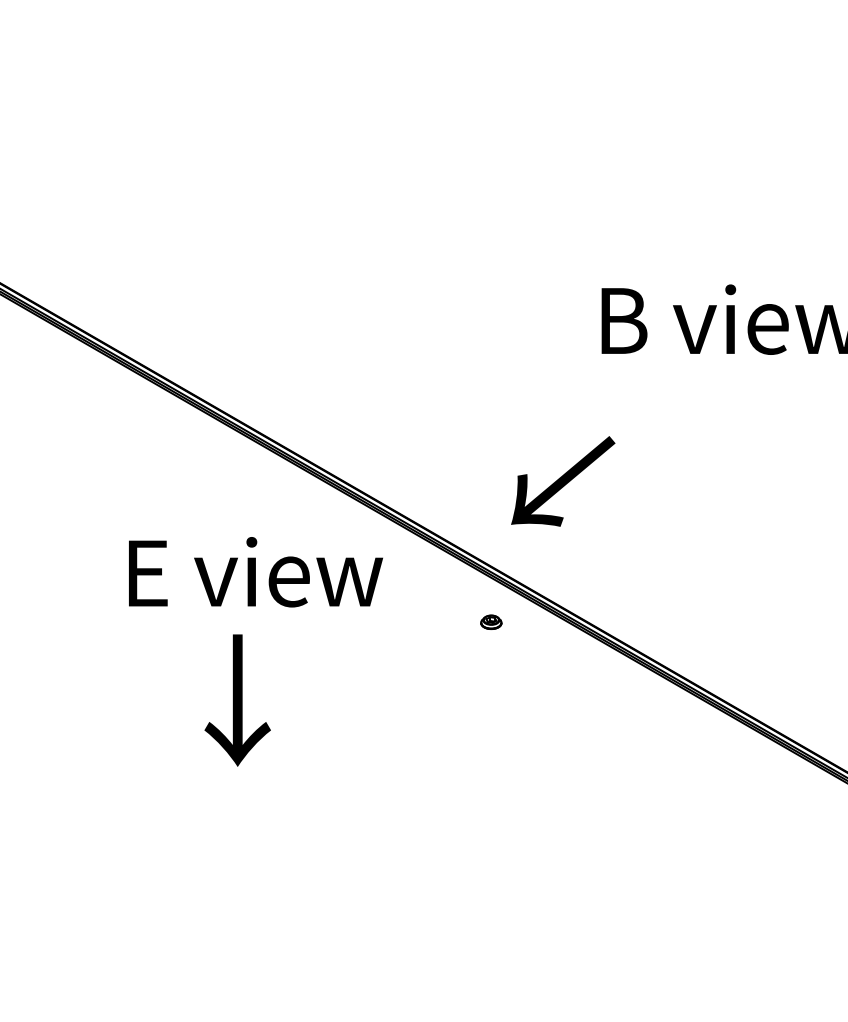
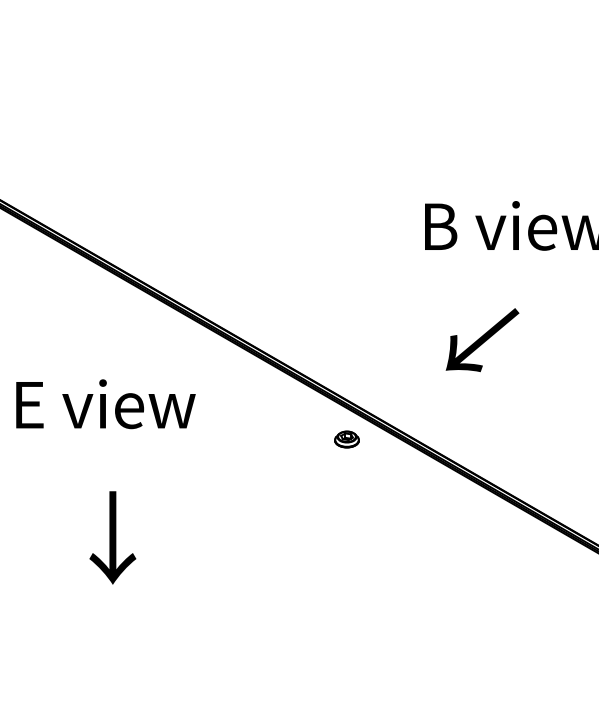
text: (563, 481) -> (482, 340), moved
text: (255, 572) -> (105, 404), moved
part: (491, 622) -> (347, 439), size x1.67
text: (237, 700) -> (112, 537), moved

